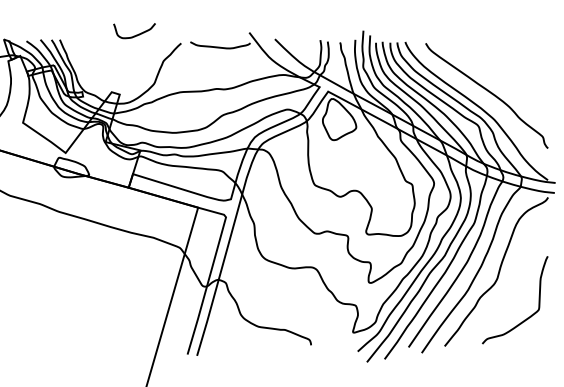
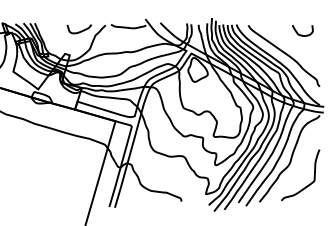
curve: (136, 33) -> (80, 30), moved
curve: (518, 59) -> (302, 34), added

